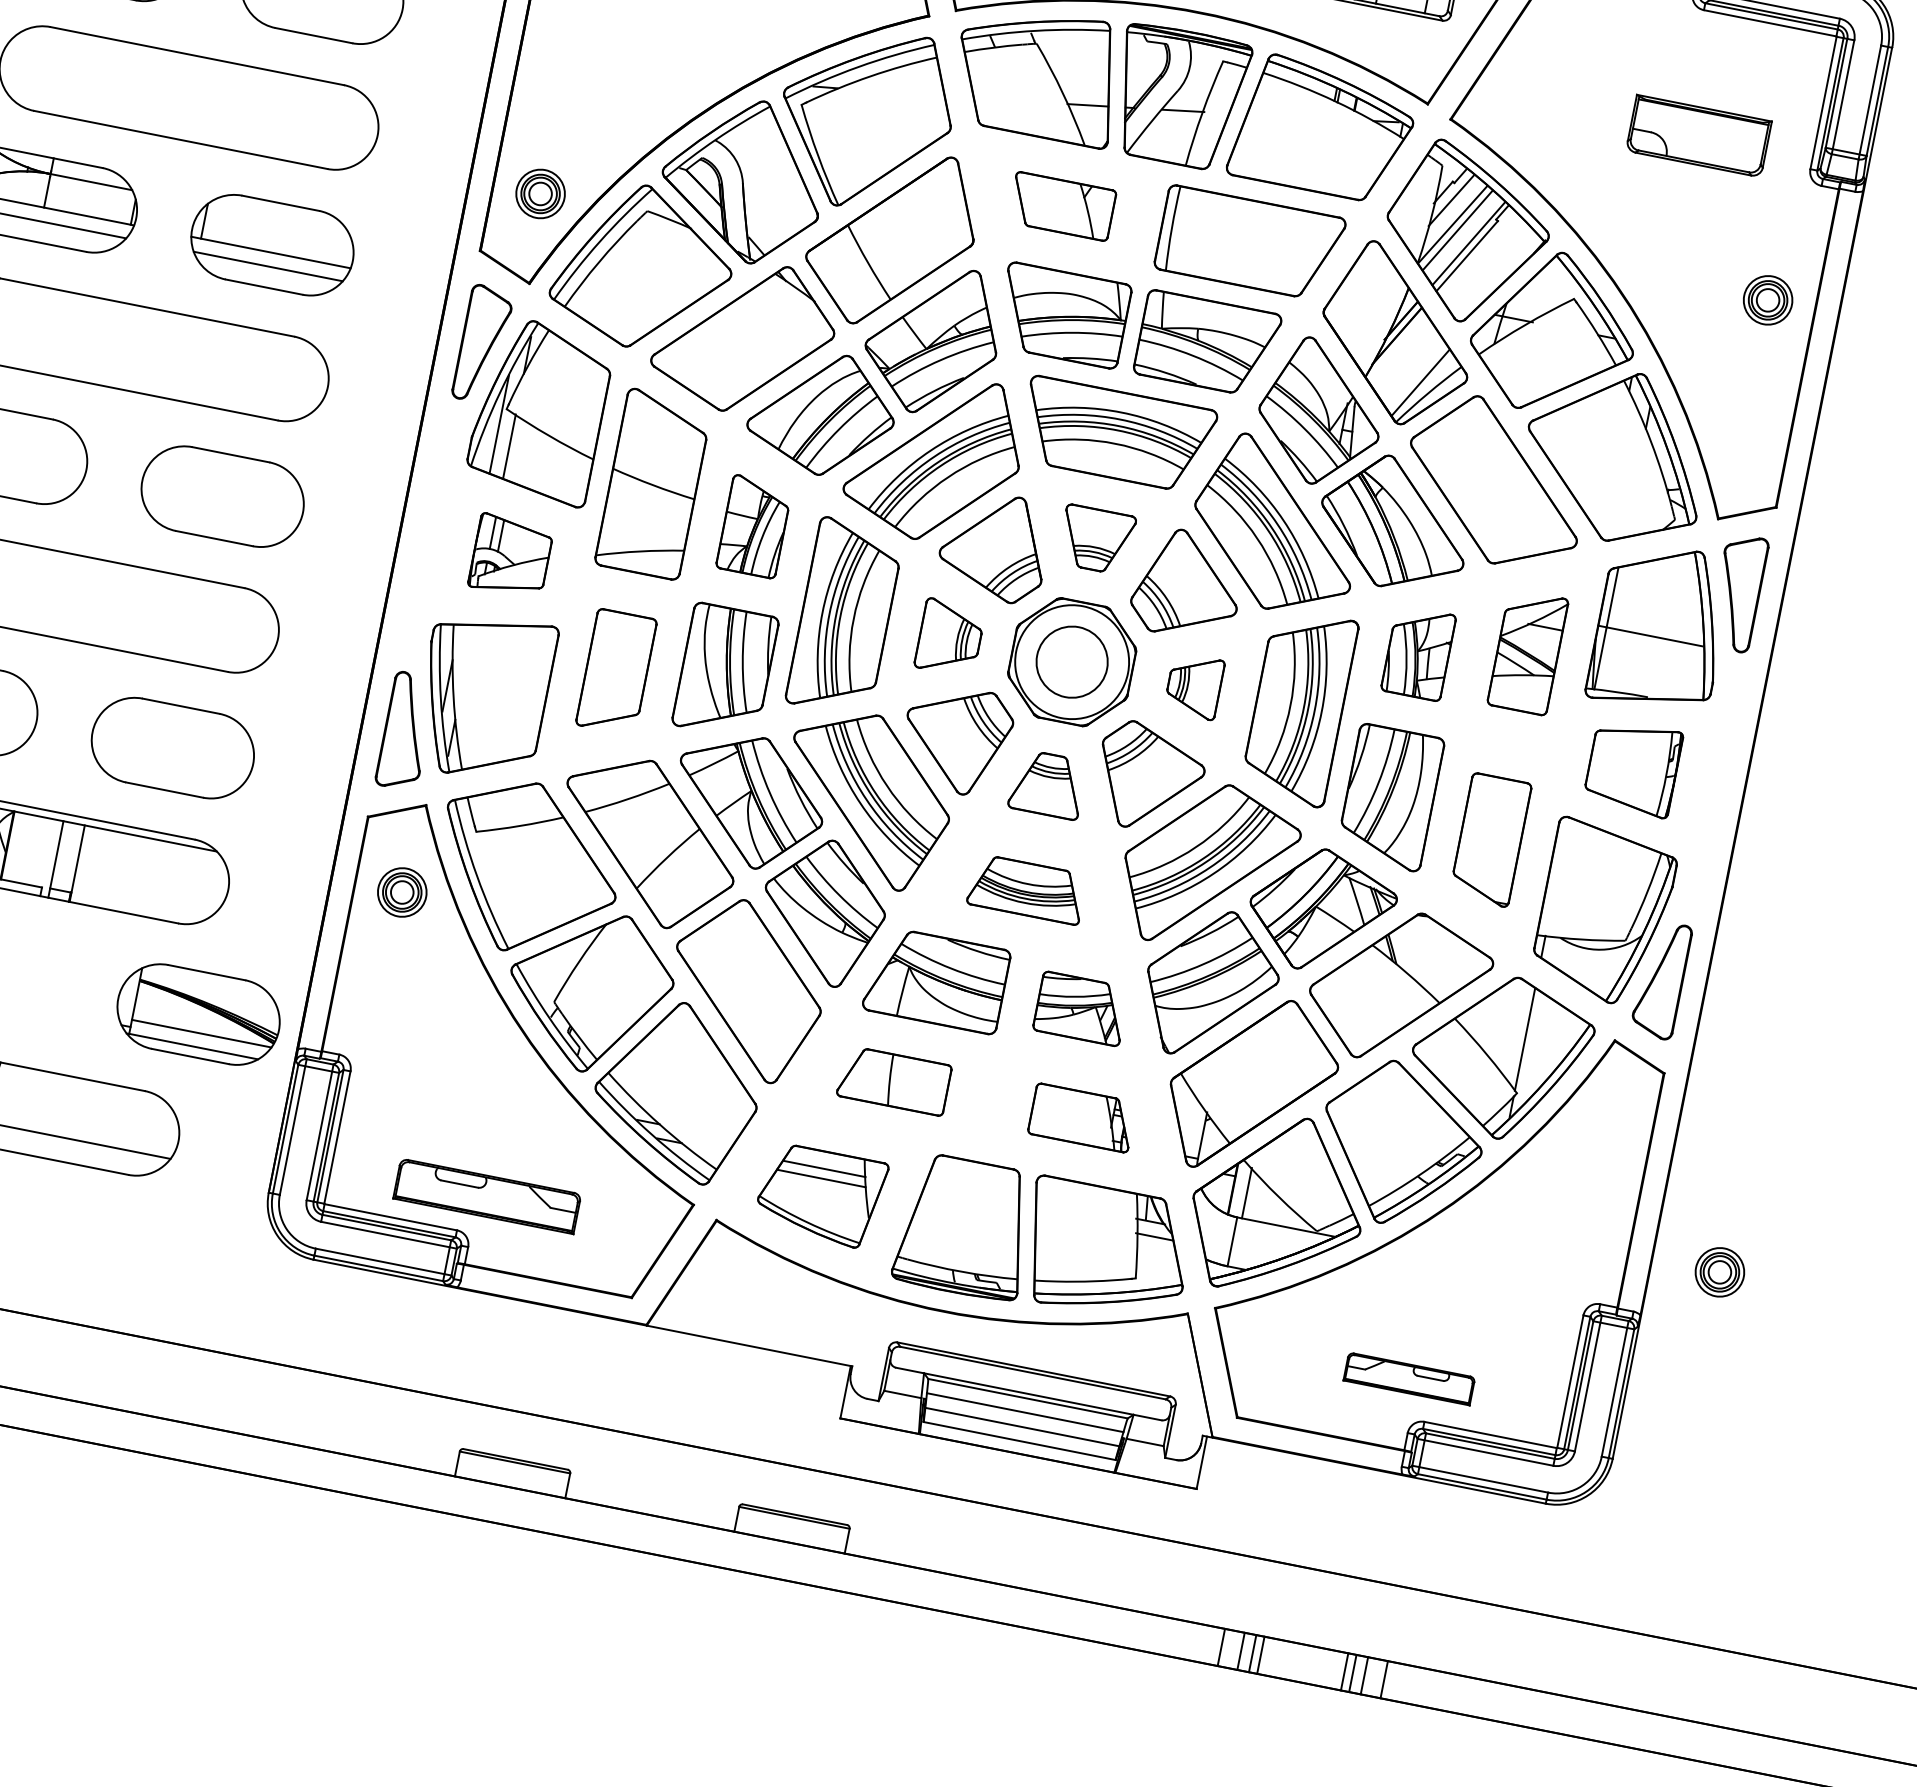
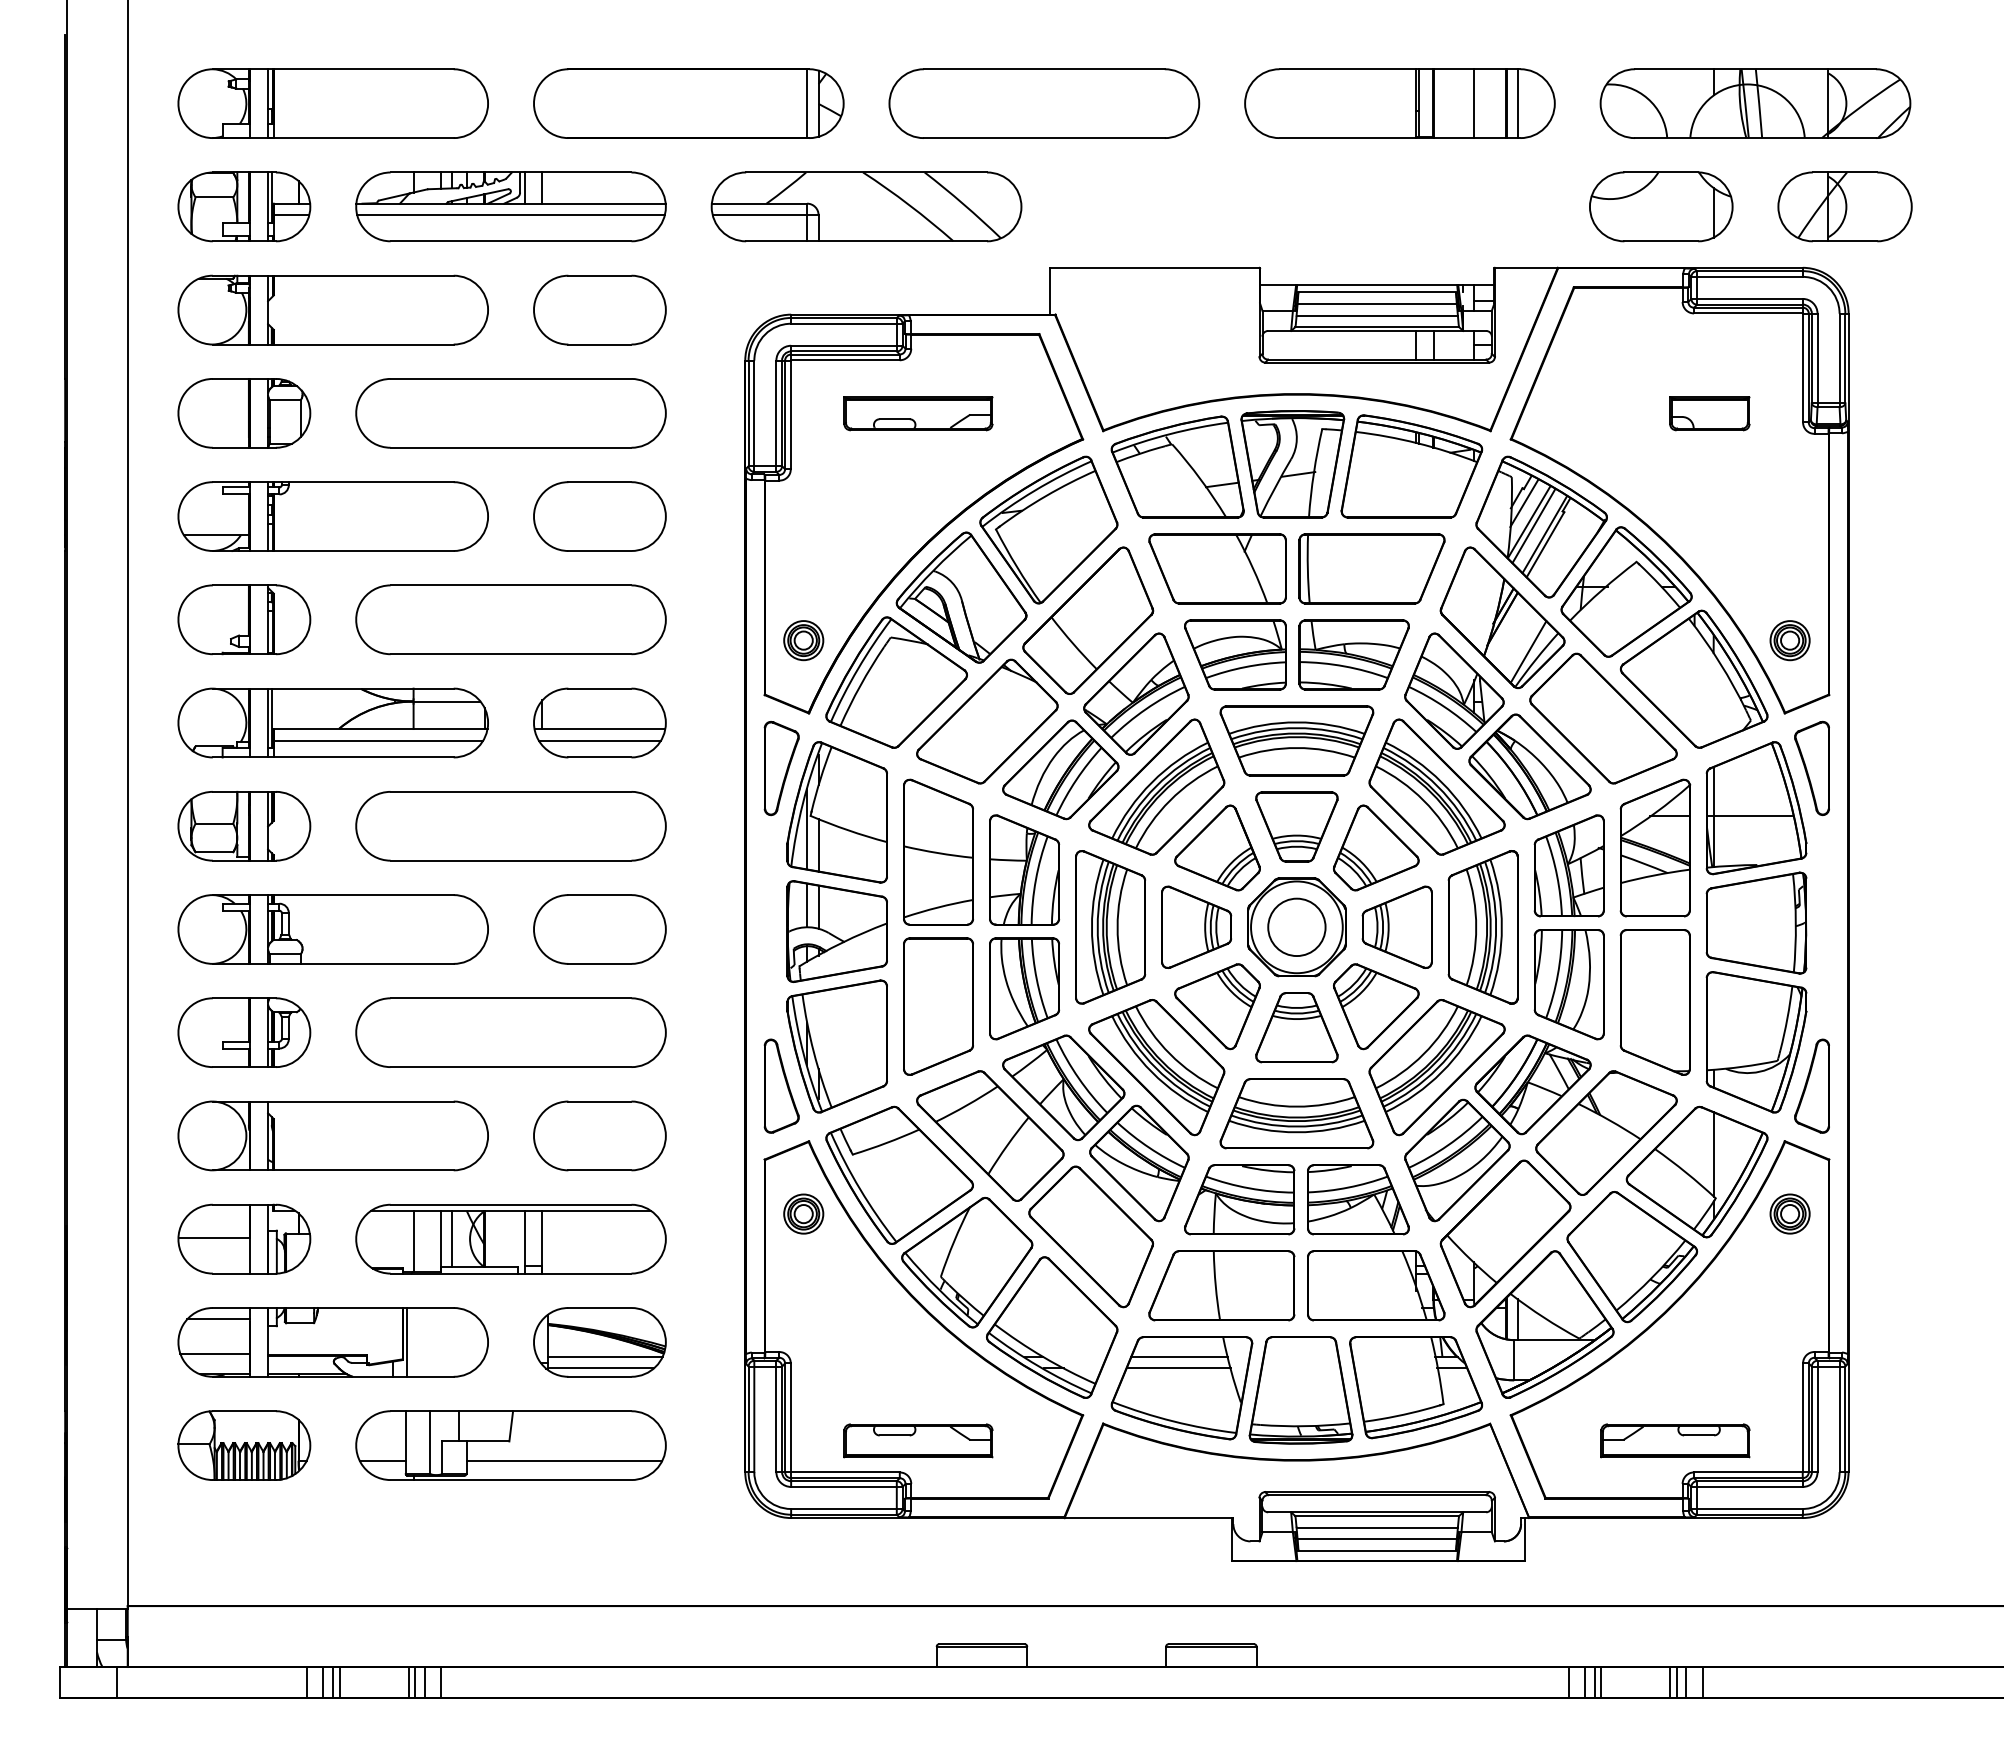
part: (1698, 135) -> (1709, 413), size x0.71
part: (1061, 205) -> (1217, 568), size x1.67
part: (1767, 300) -> (1789, 640), moved
part: (754, 526) -> (1024, 869), size x1.43
part: (1095, 539) -> (1296, 826), size x1.43
part: (510, 556) -> (836, 931), size x1.67
part: (950, 636) -> (1196, 926), size x1.43
part: (1528, 651) -> (1655, 847), size x1.43
part: (1417, 652) -> (1568, 865), size x1.43
part: (616, 672) -> (938, 1006), size x1.43
part: (1193, 685) -> (1396, 926), size x1.67
part: (1633, 767) -> (1756, 922), size x1.43
part: (1047, 784) -> (1296, 1027), size x1.43
part: (1489, 839) -> (1654, 1002), size x1.43
part: (1026, 888) -> (1296, 1113), size x1.67
part: (1081, 1008) -> (1358, 1199), size x1.43
part: (198, 1014) -> (599, 1342), moved
part: (893, 1080) -> (1221, 1285), size x1.67
part: (1082, 1117) -> (1376, 1285), size x1.67
part: (820, 1196) -> (1181, 1388), size x1.43
part: (1719, 1271) -> (1789, 1213), moved
part: (1409, 1378) -> (1675, 1440), size x1.43

